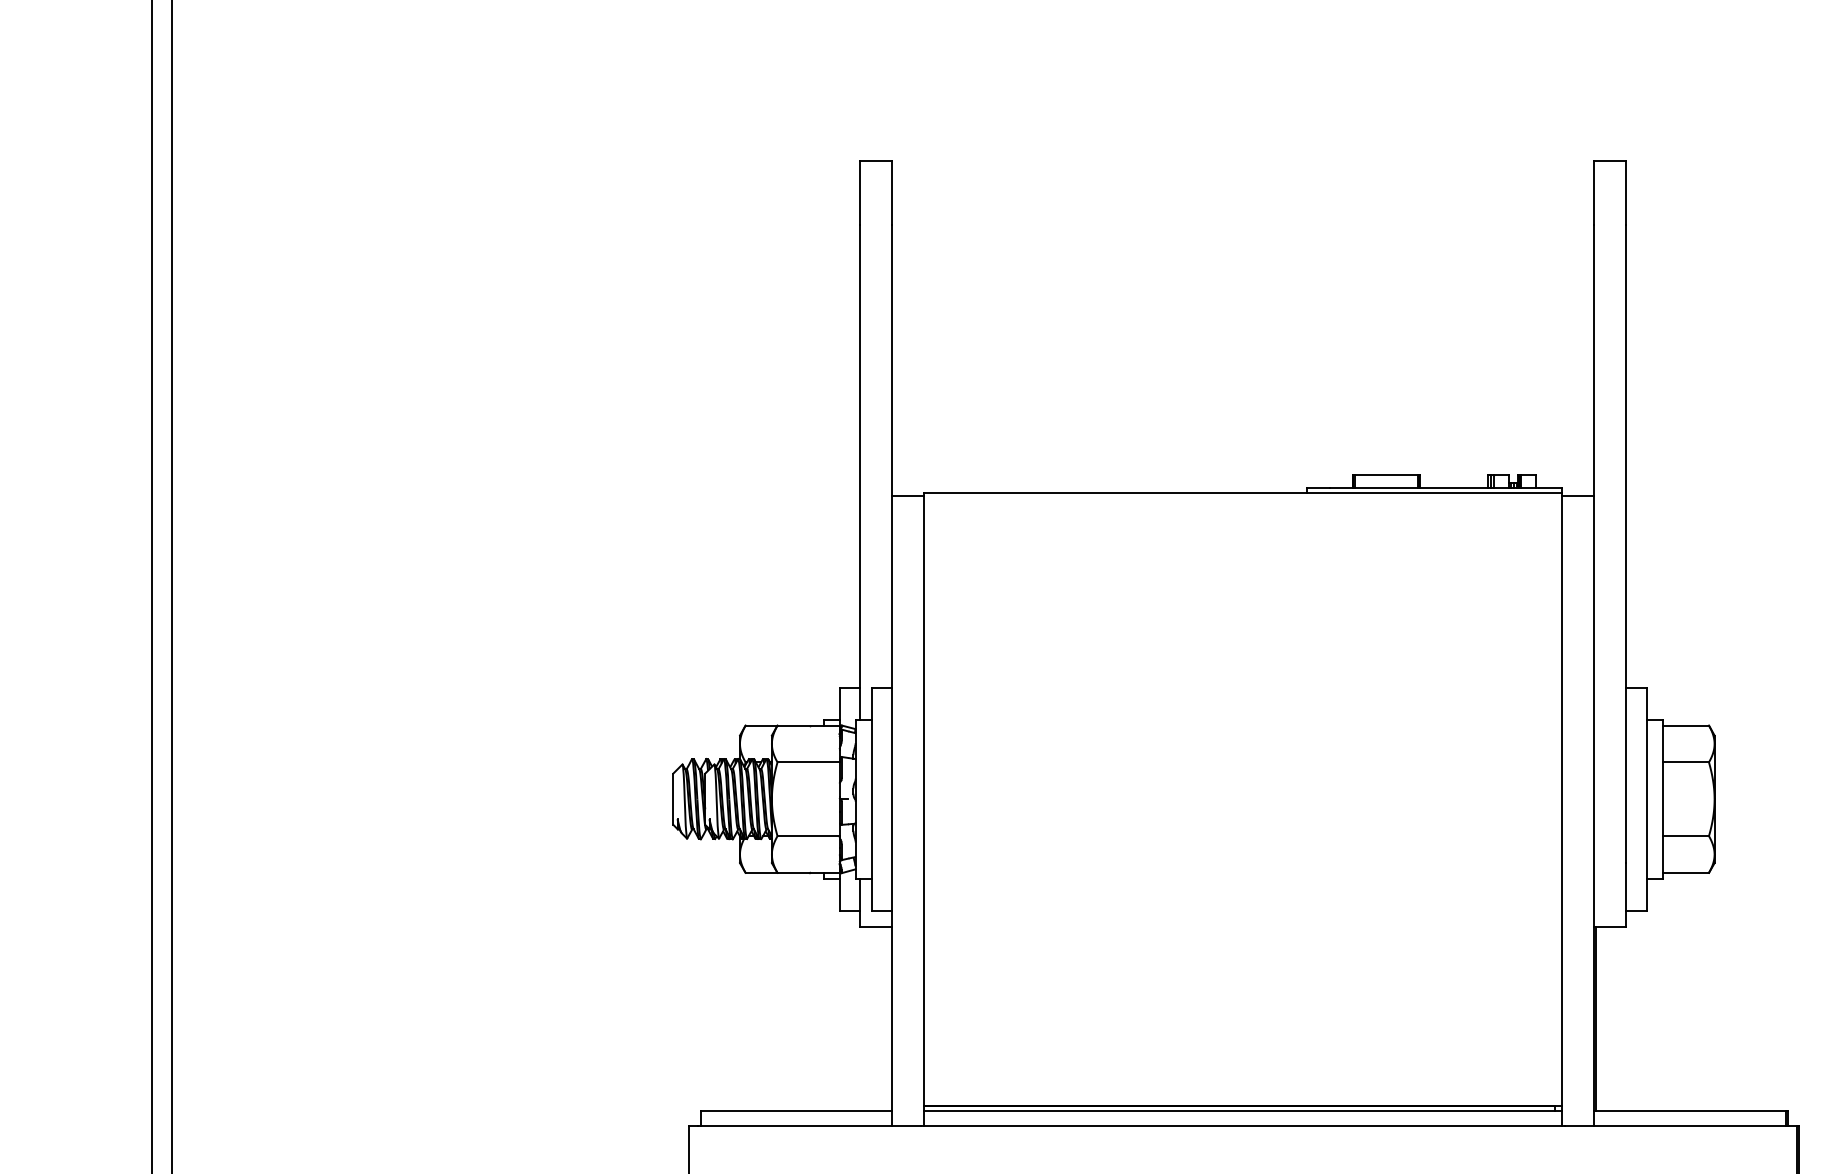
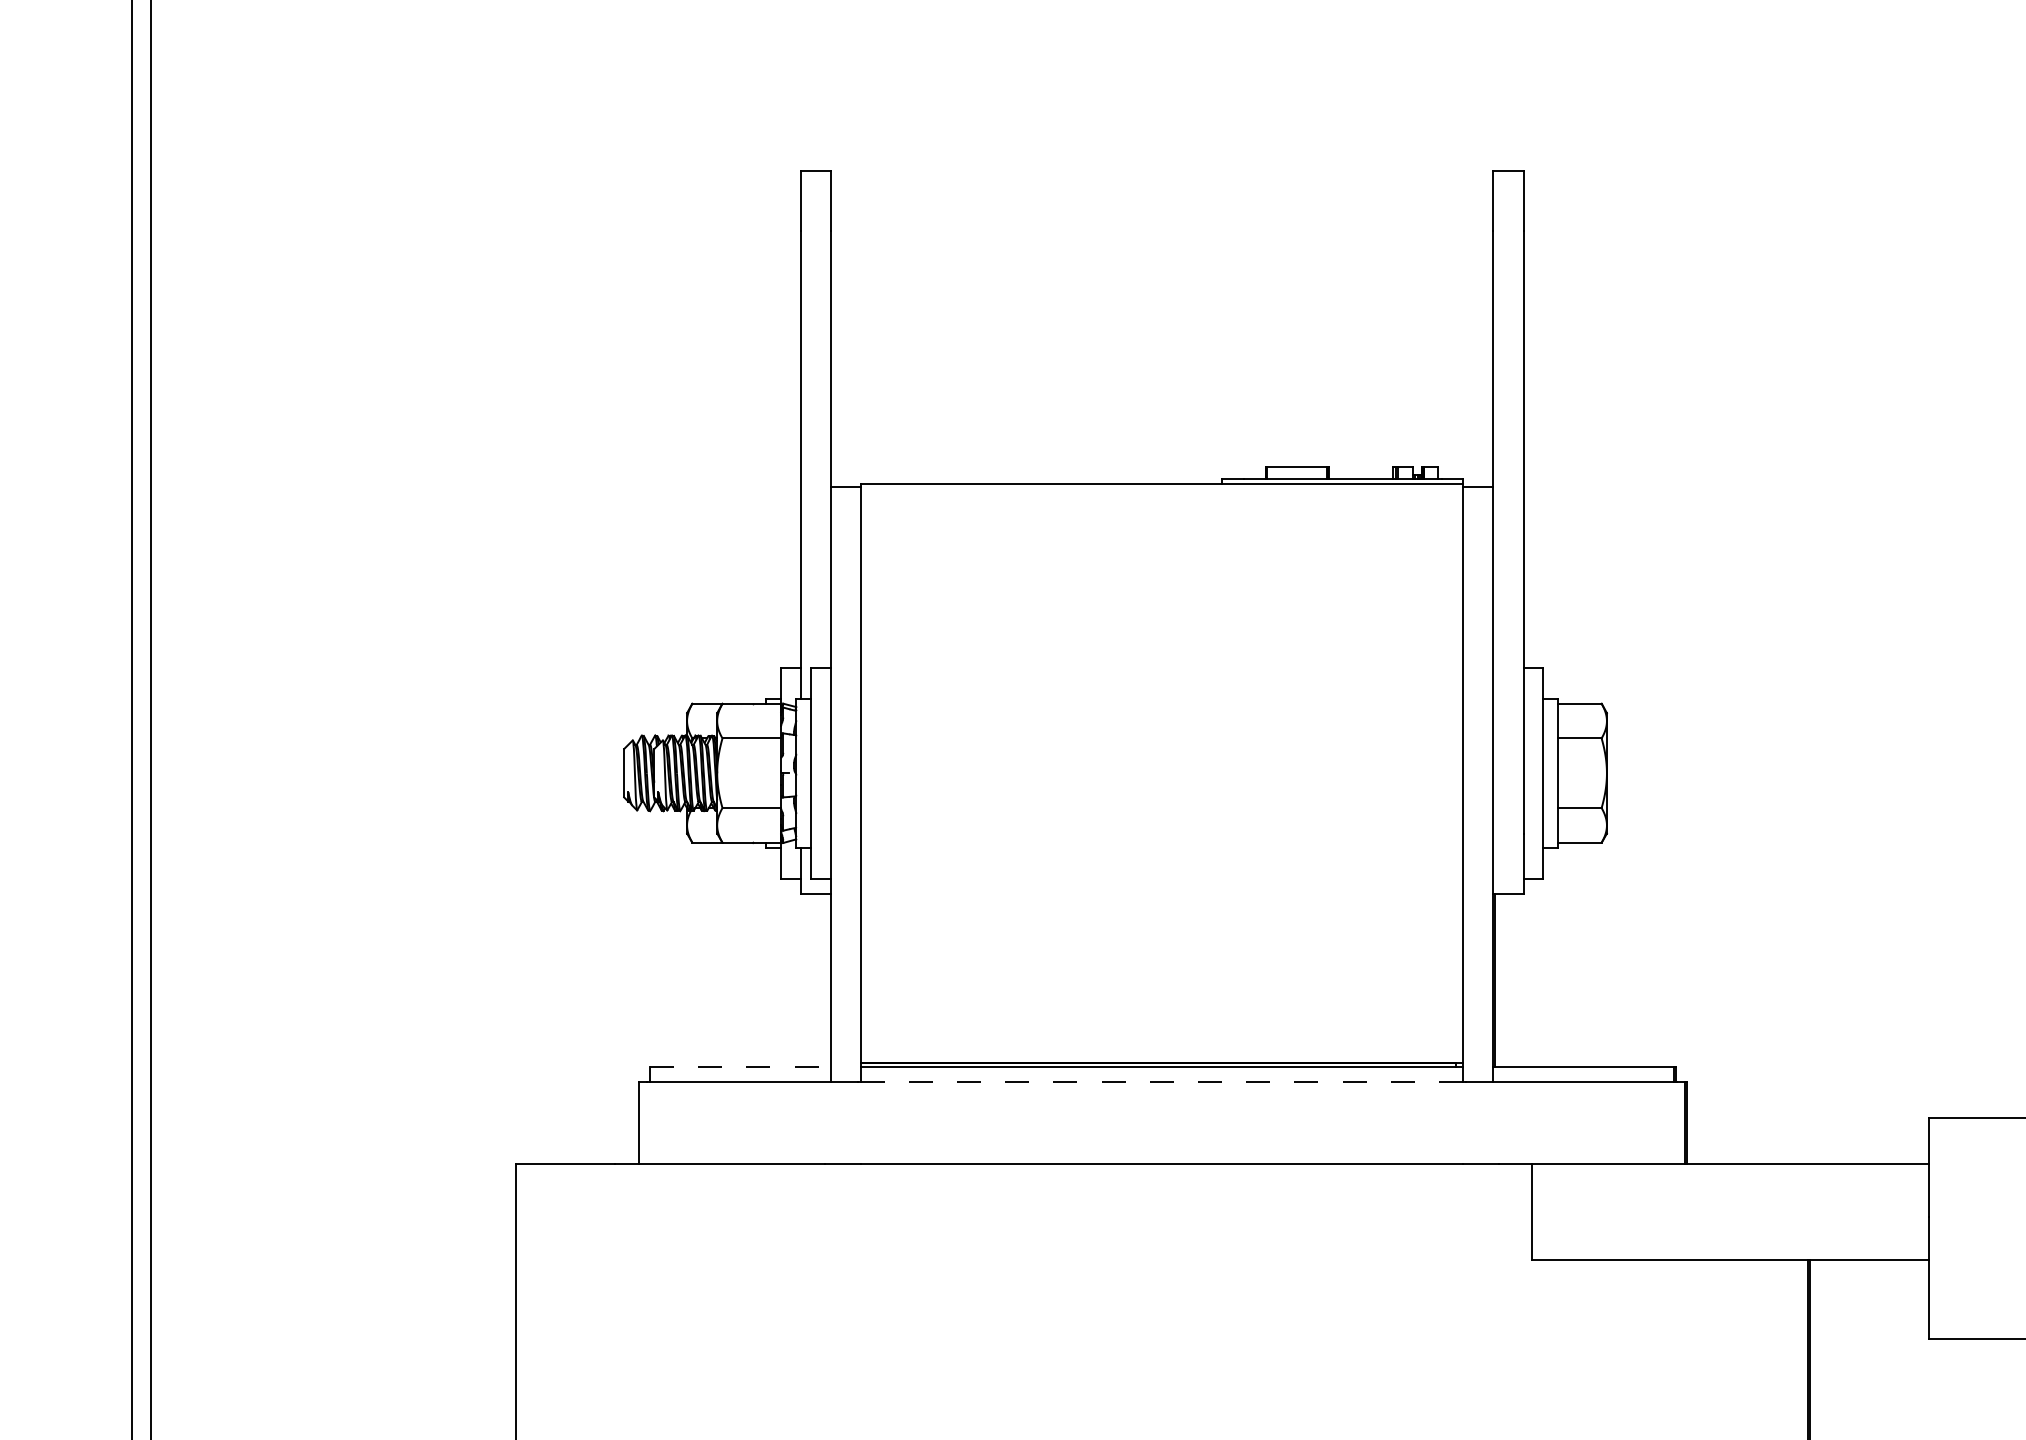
line: (796, 1111) -> (740, 1067), solid -> dashed
line: (1243, 1125) -> (1162, 1081), solid -> dashed

